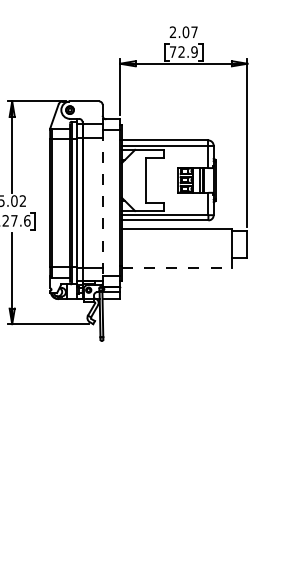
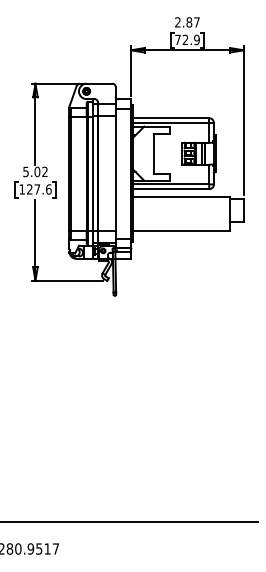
text: (186, 32) -> (189, 22), 2.07 -> 2.87
line: (102, 202) -> (115, 173), dashed -> solid
line: (177, 267) -> (181, 230), dashed -> solid

